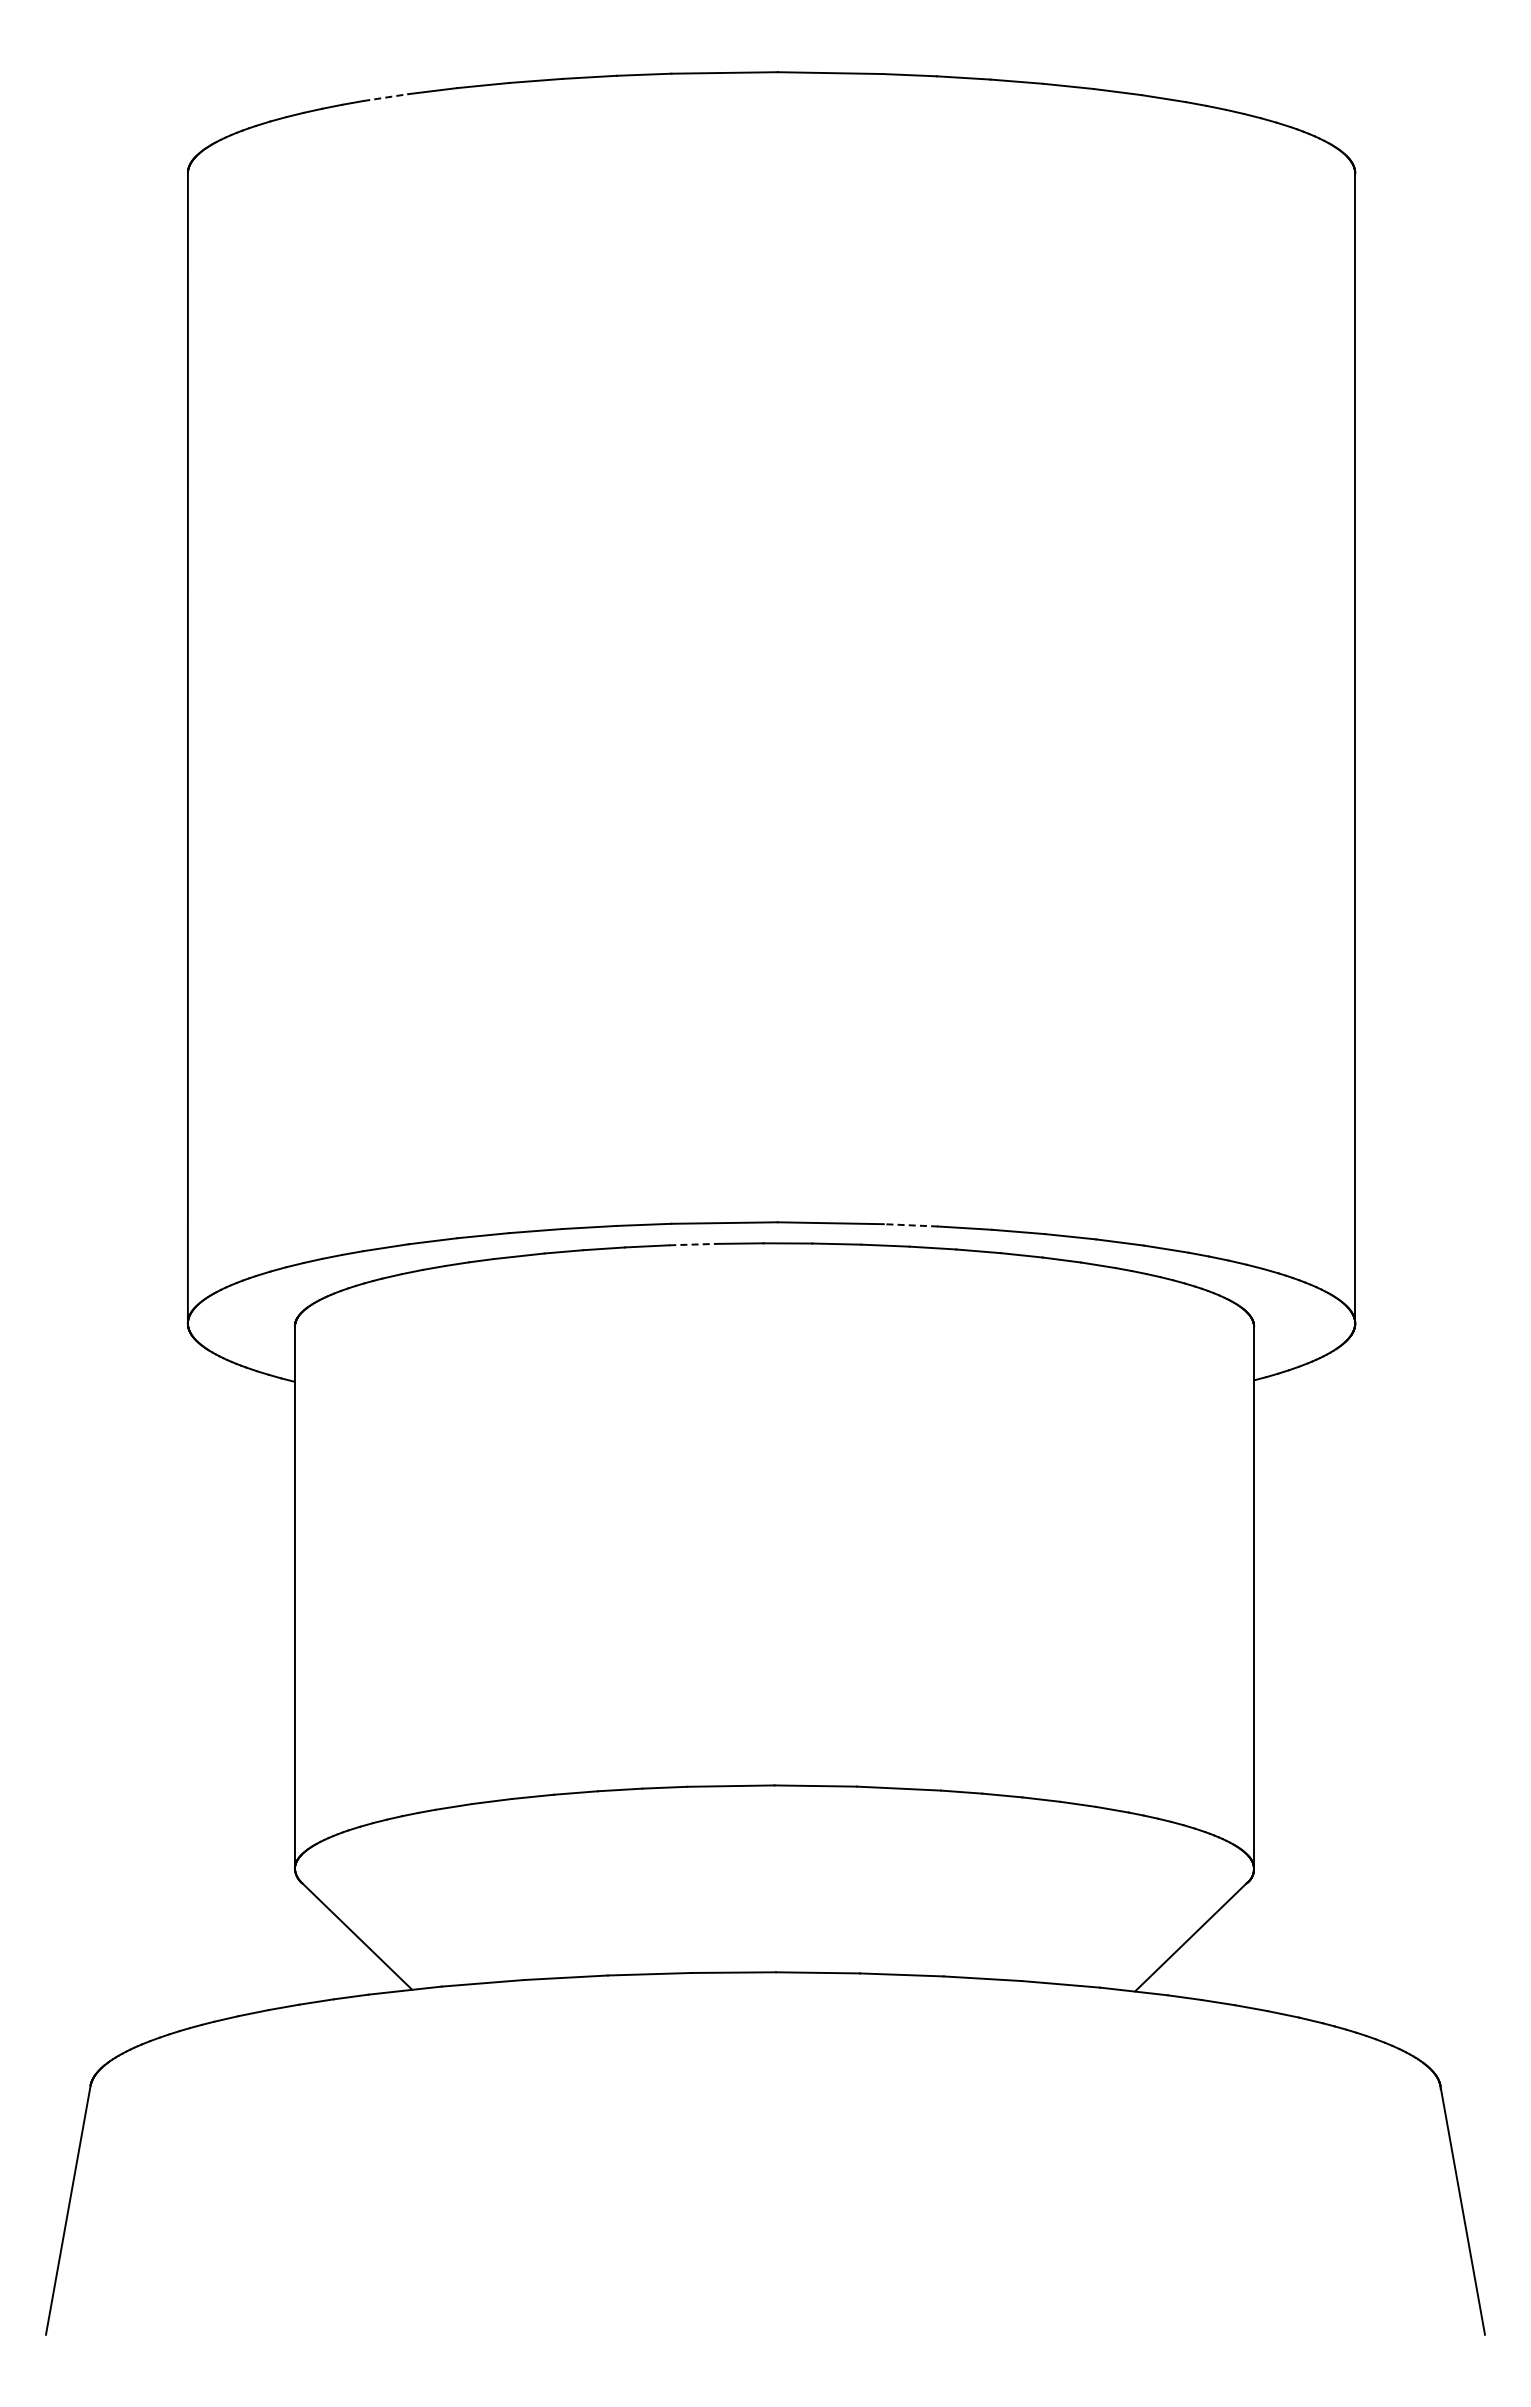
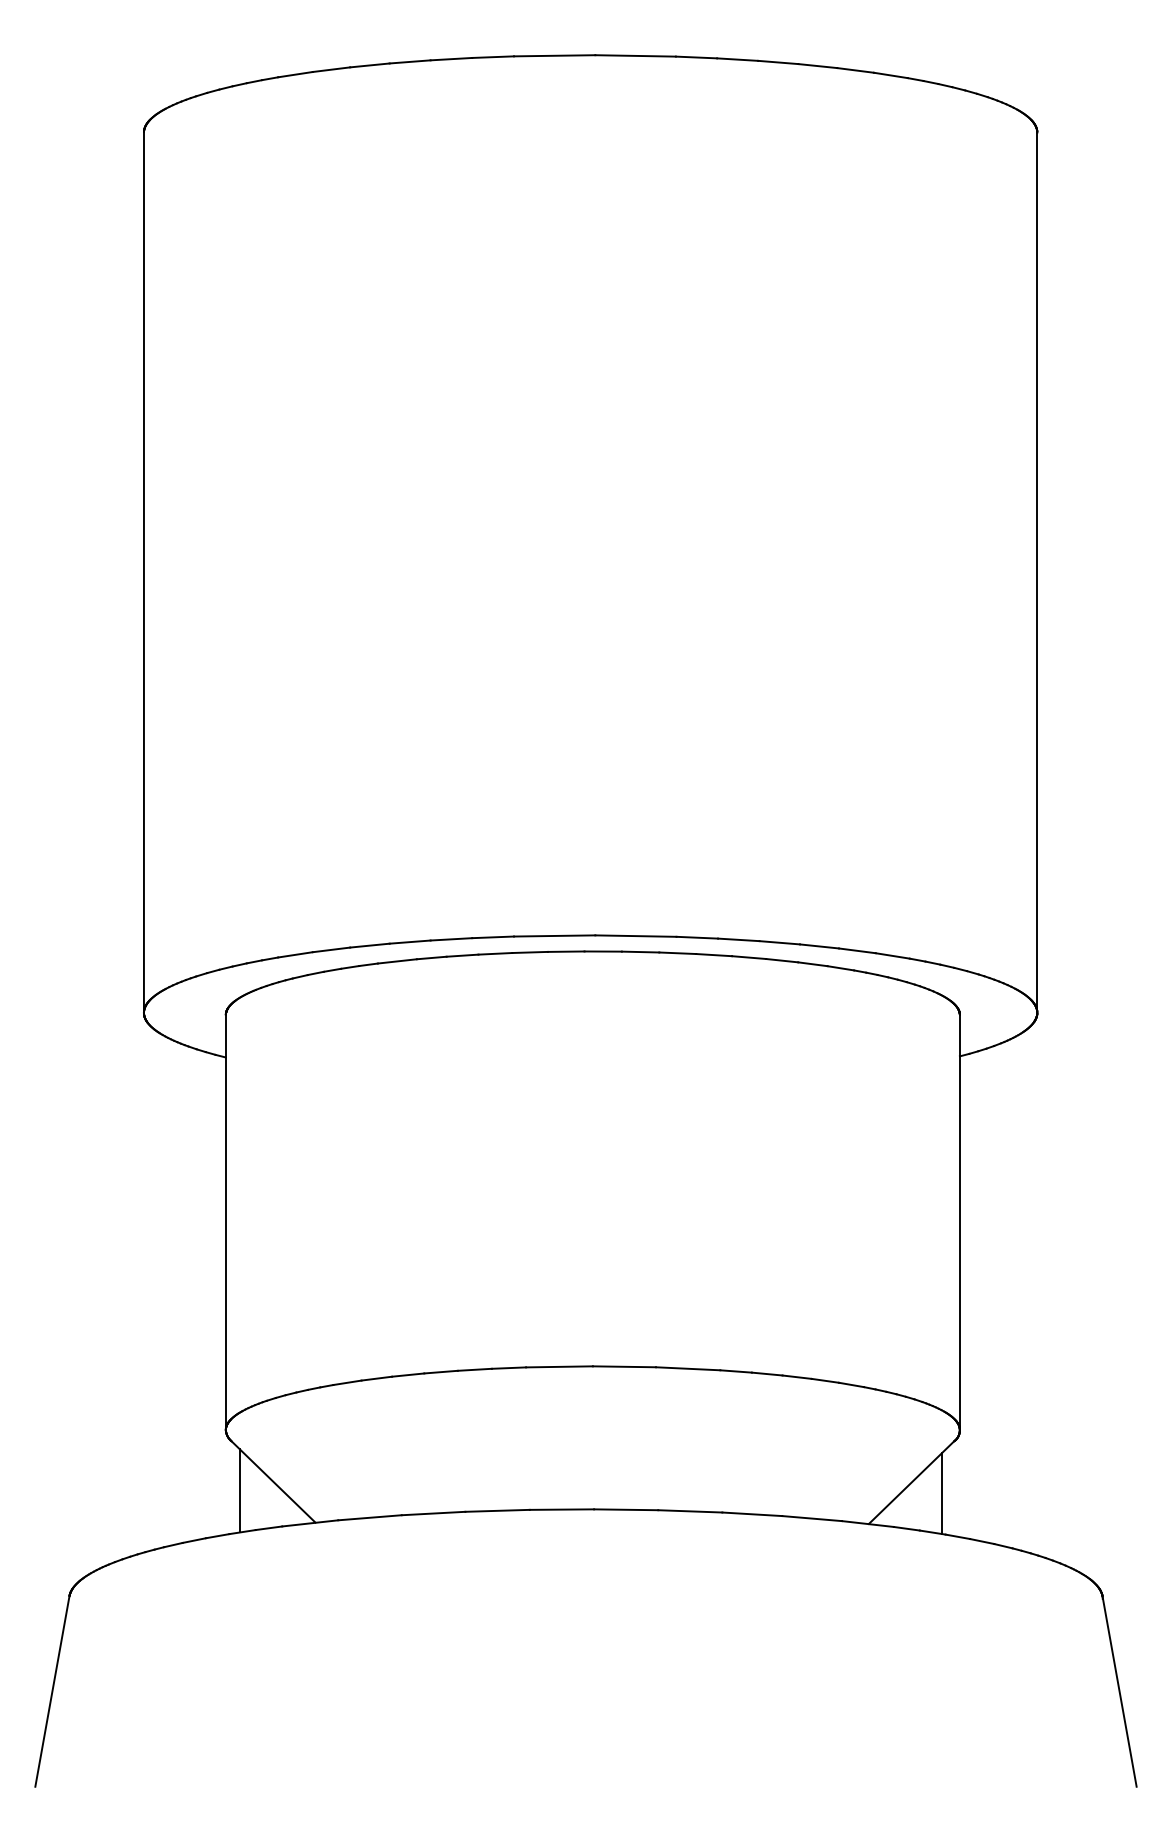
line: (385, 97) -> (295, 74), dashed -> solid
line: (910, 1225) -> (696, 937), dashed -> solid
line: (692, 1244) -> (530, 952), dashed -> solid
line: (313, 1948) -> (240, 1491), added
line: (1230, 1951) -> (941, 1493), added

